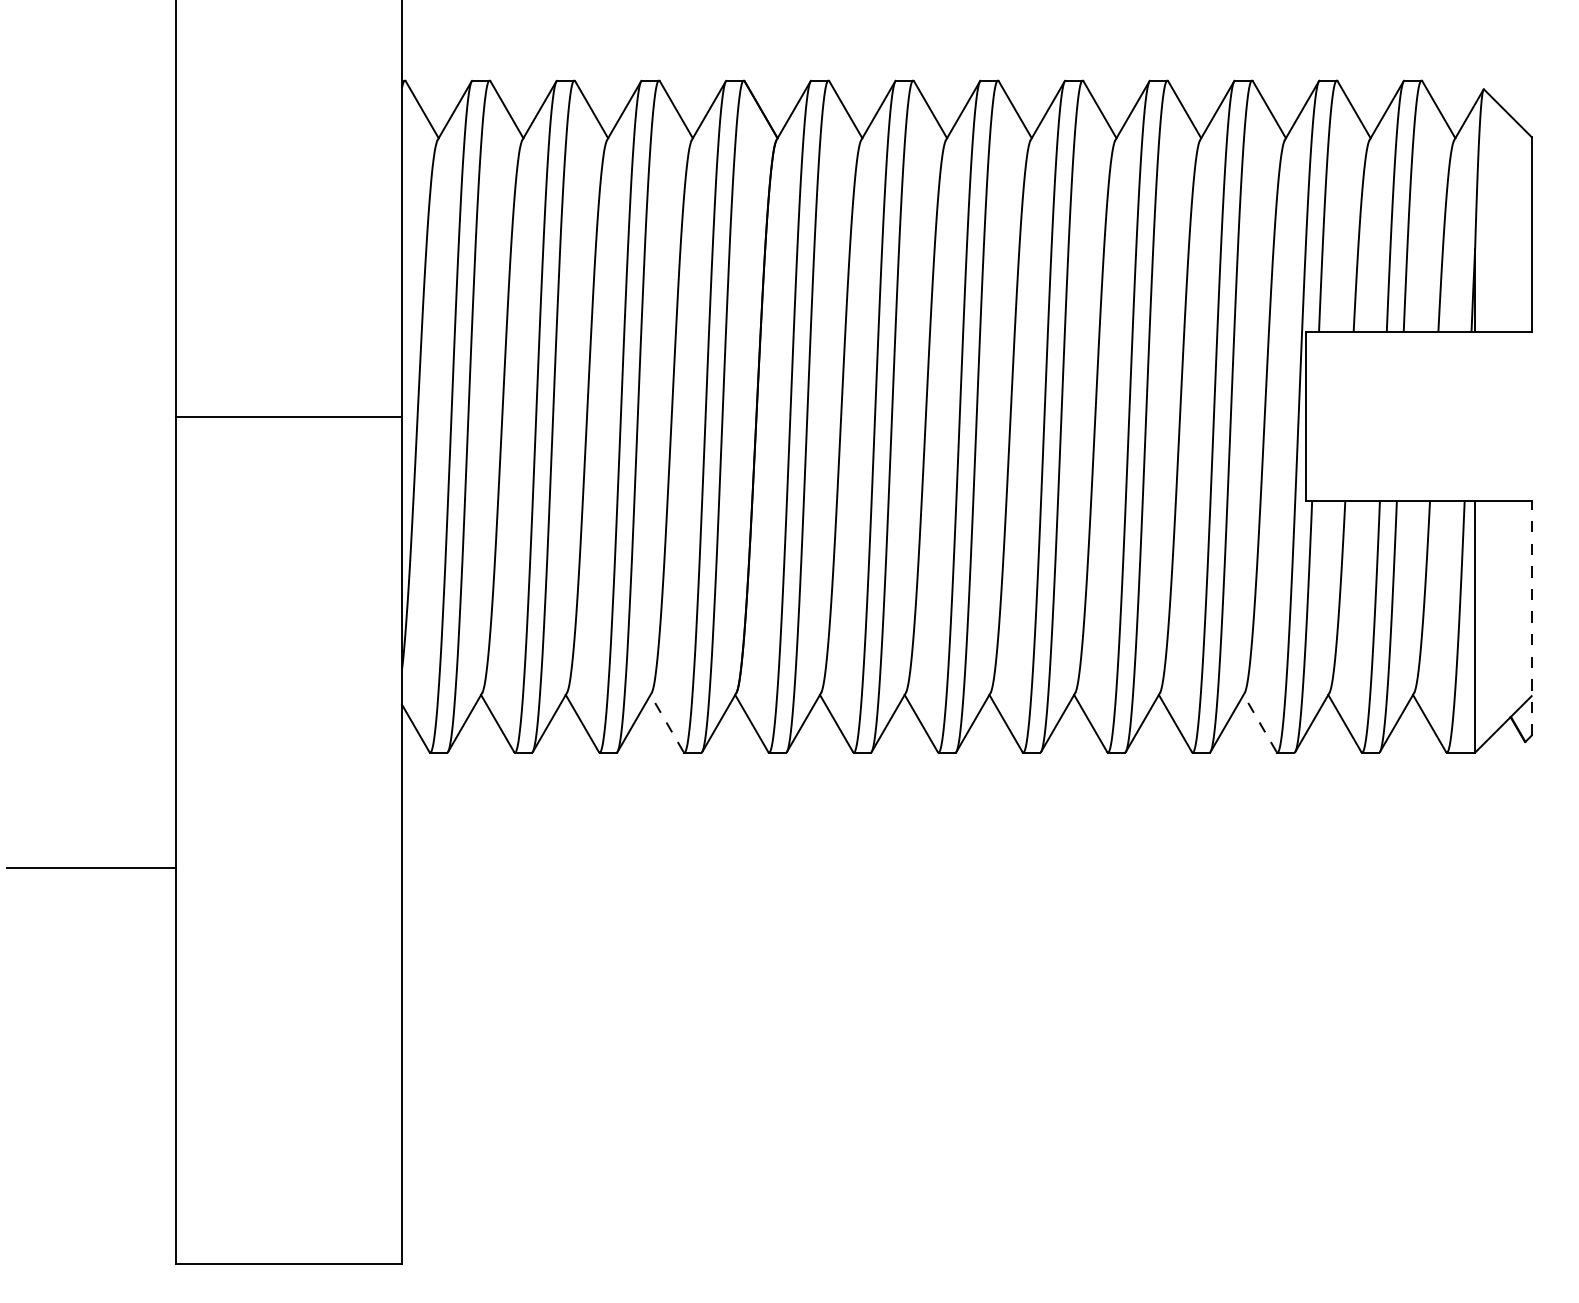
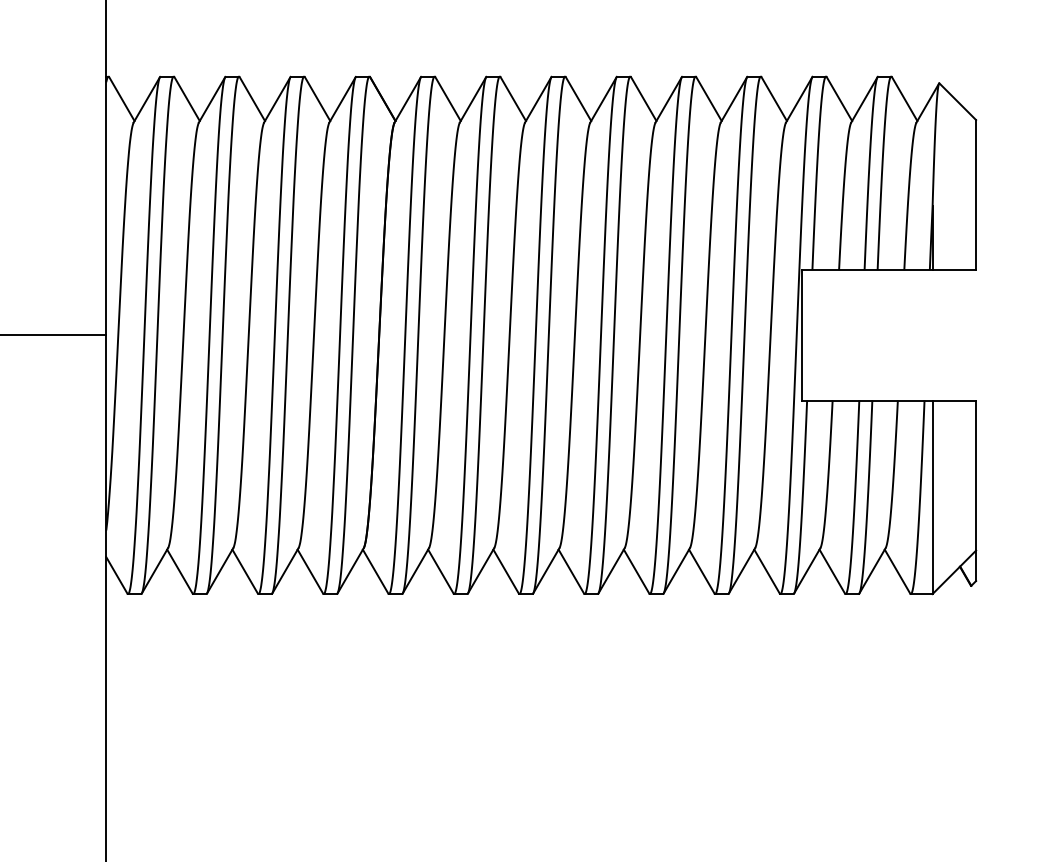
line: (1531, 618) -> (976, 490), dashed -> solid
line: (667, 723) -> (310, 571), dashed -> solid
line: (1260, 723) -> (767, 571), dashed -> solid

